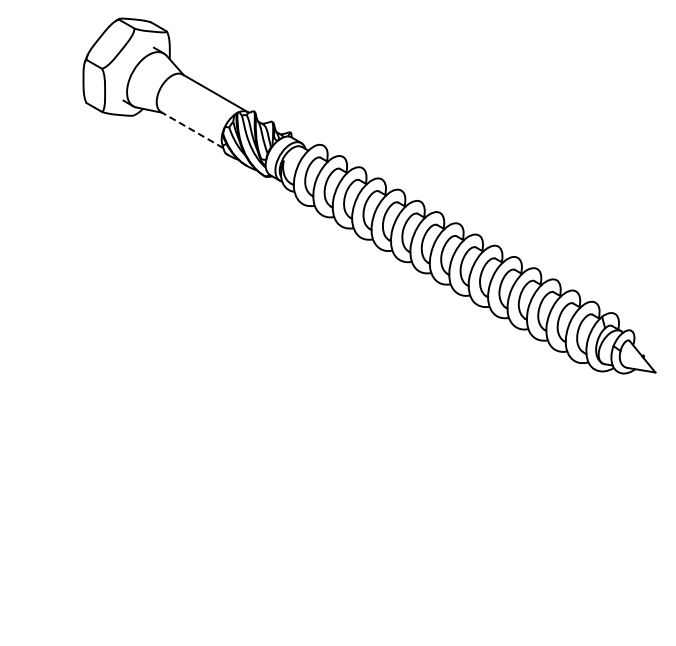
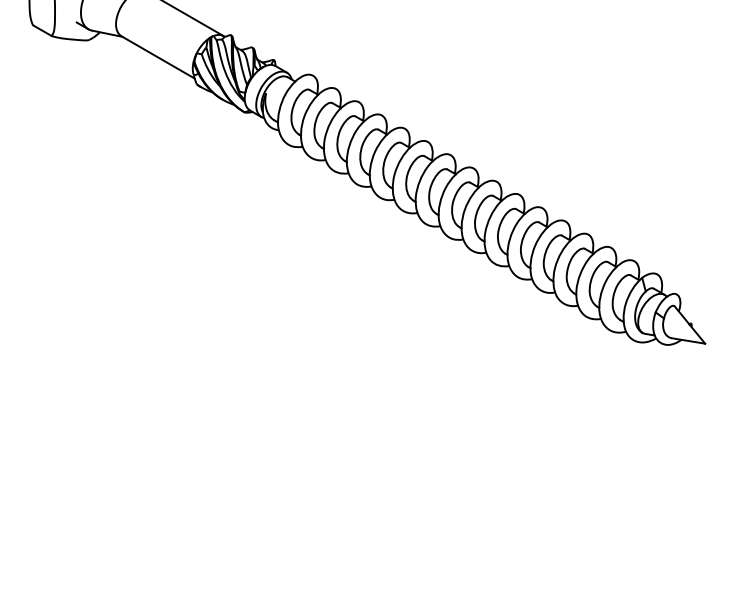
line: (192, 130) -> (158, 57), dashed -> solid

